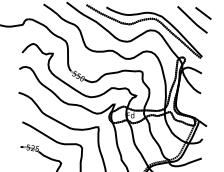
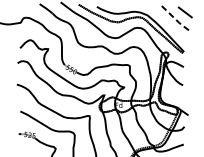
line: (192, 20) -> (175, 18), solid -> dashed

